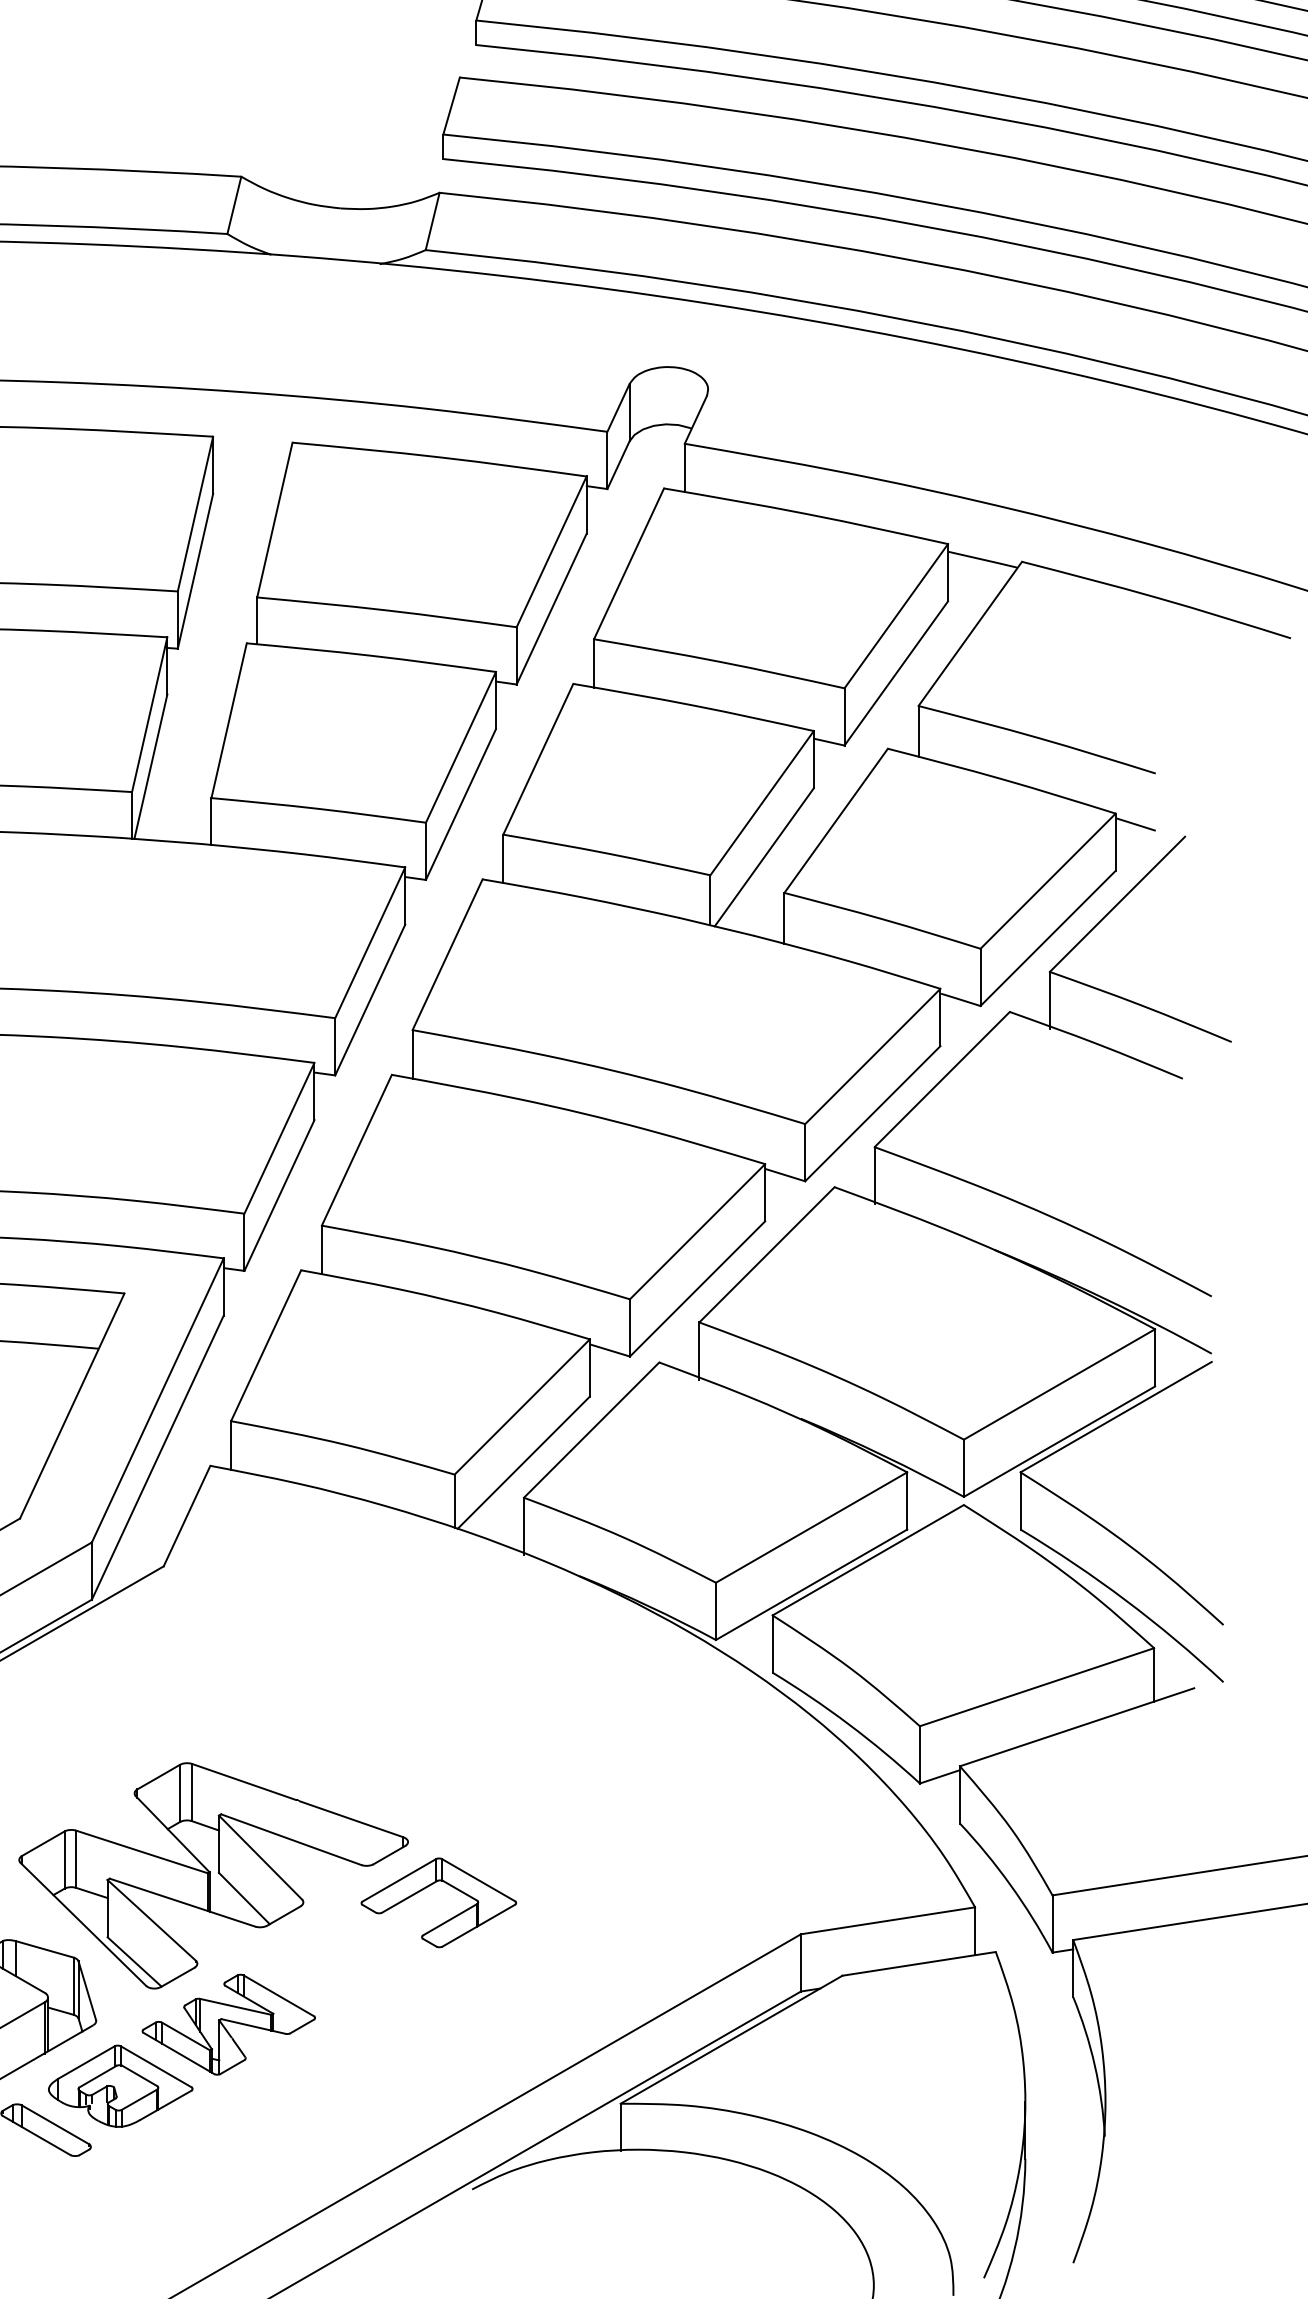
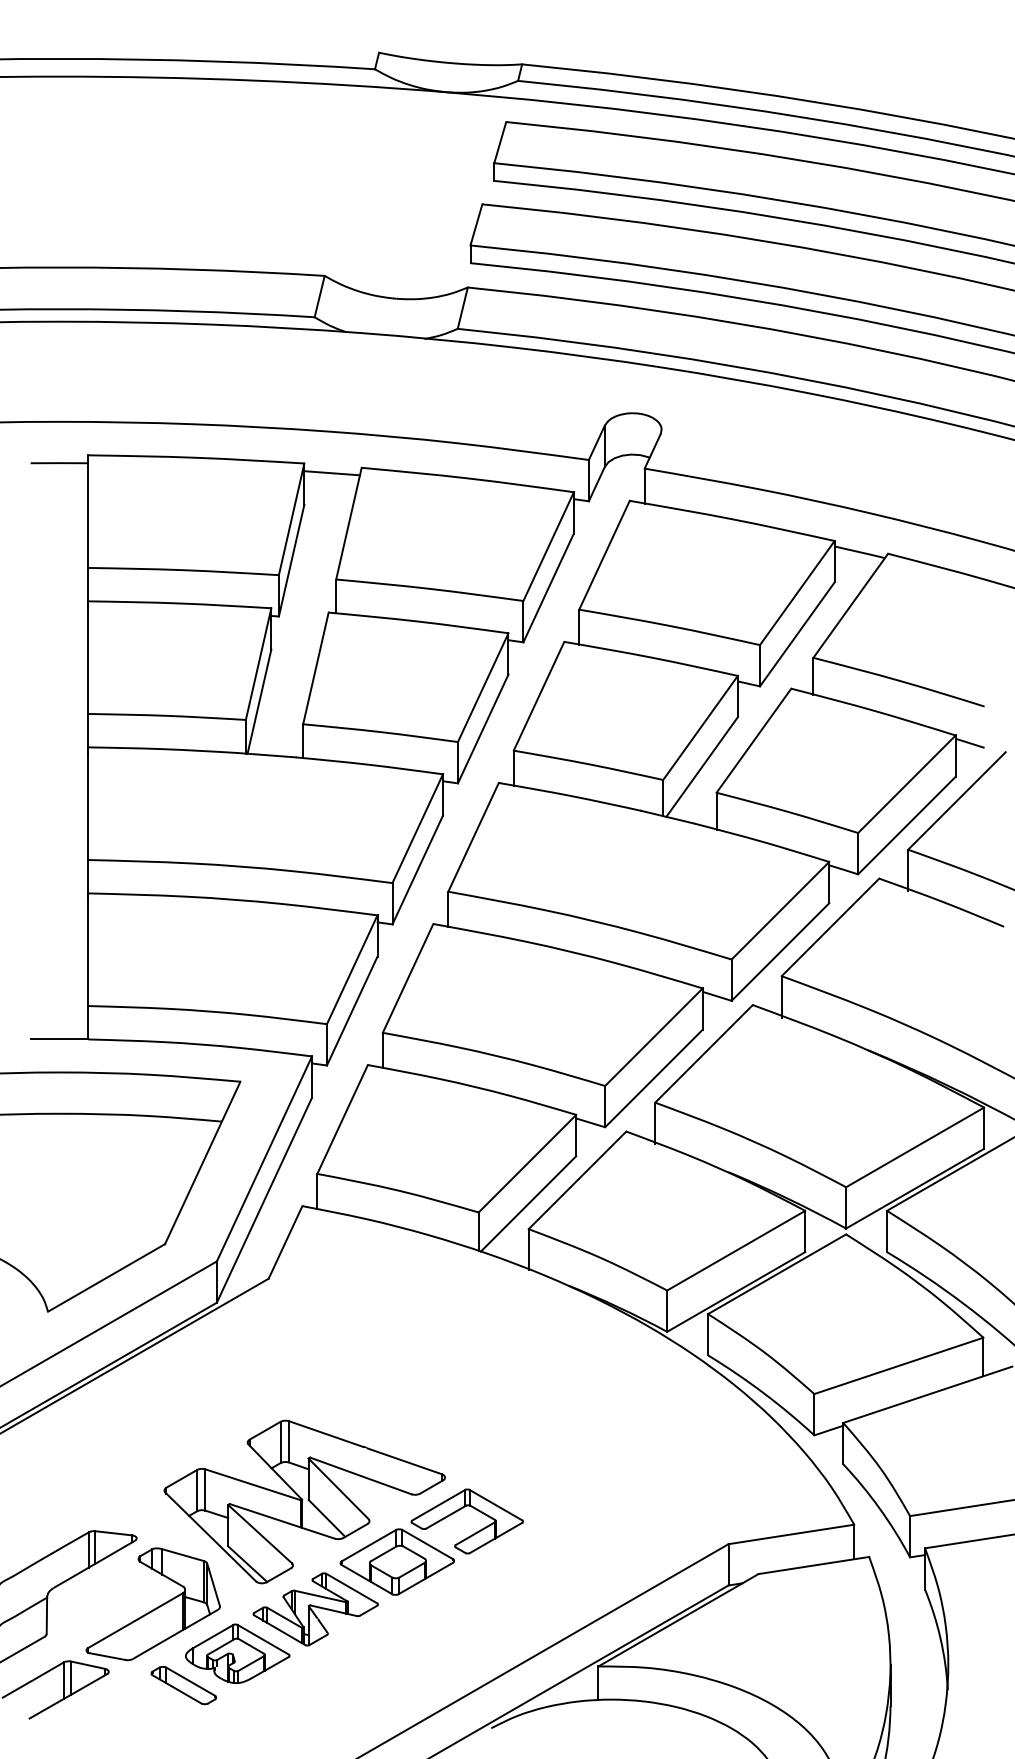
line: (250, 450) -> (331, 473), added
part: (340, 1958) -> (396, 1561), added

